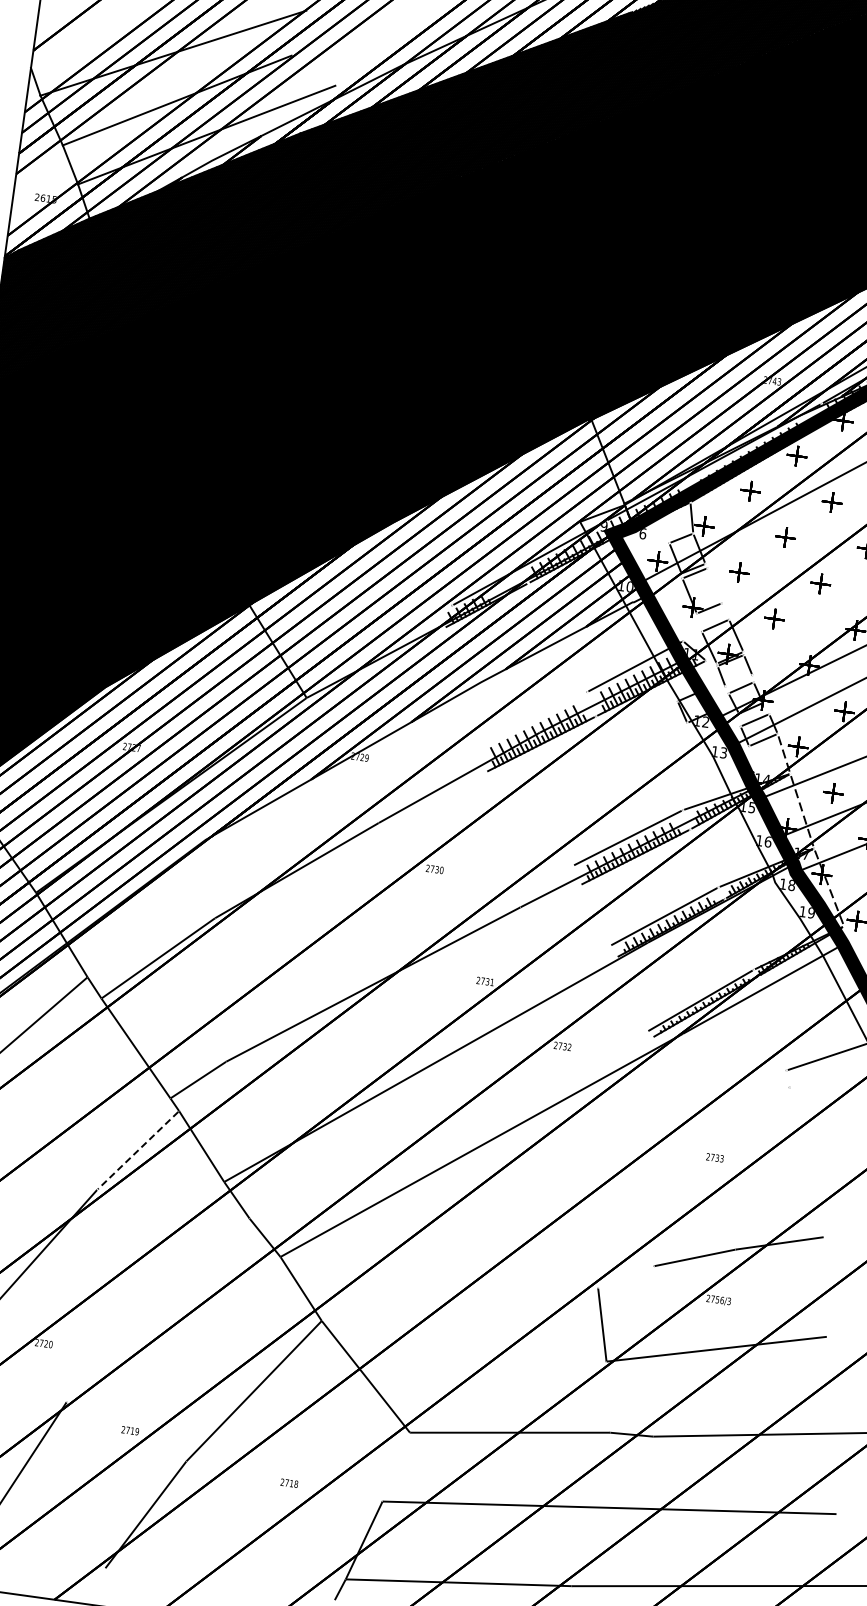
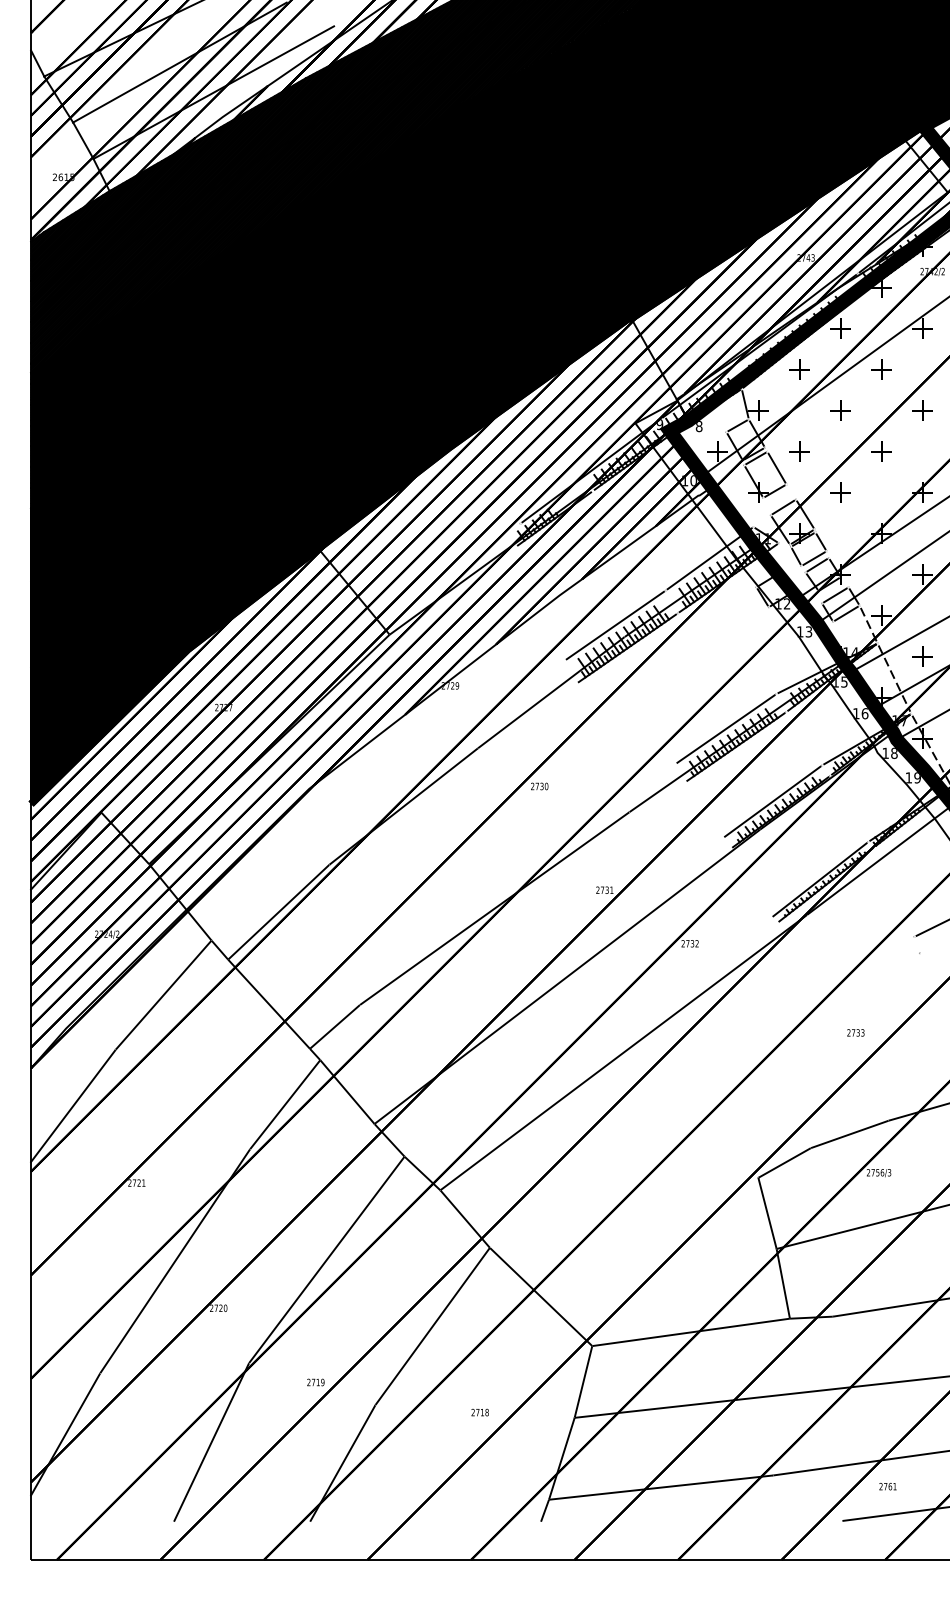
text: (642, 533) -> (698, 426), 6 -> 8
line: (714, 585) -> (776, 467), added
line: (738, 680) -> (813, 558), added
line: (531, 719) -> (614, 625), added
line: (138, 1150) -> (285, 1104), dashed -> solid
line: (626, 1276) -> (784, 1162), added
line: (157, 1310) -> (326, 1259), added
line: (607, 1396) -> (782, 1283), added
line: (396, 1466) -> (583, 1381), added

